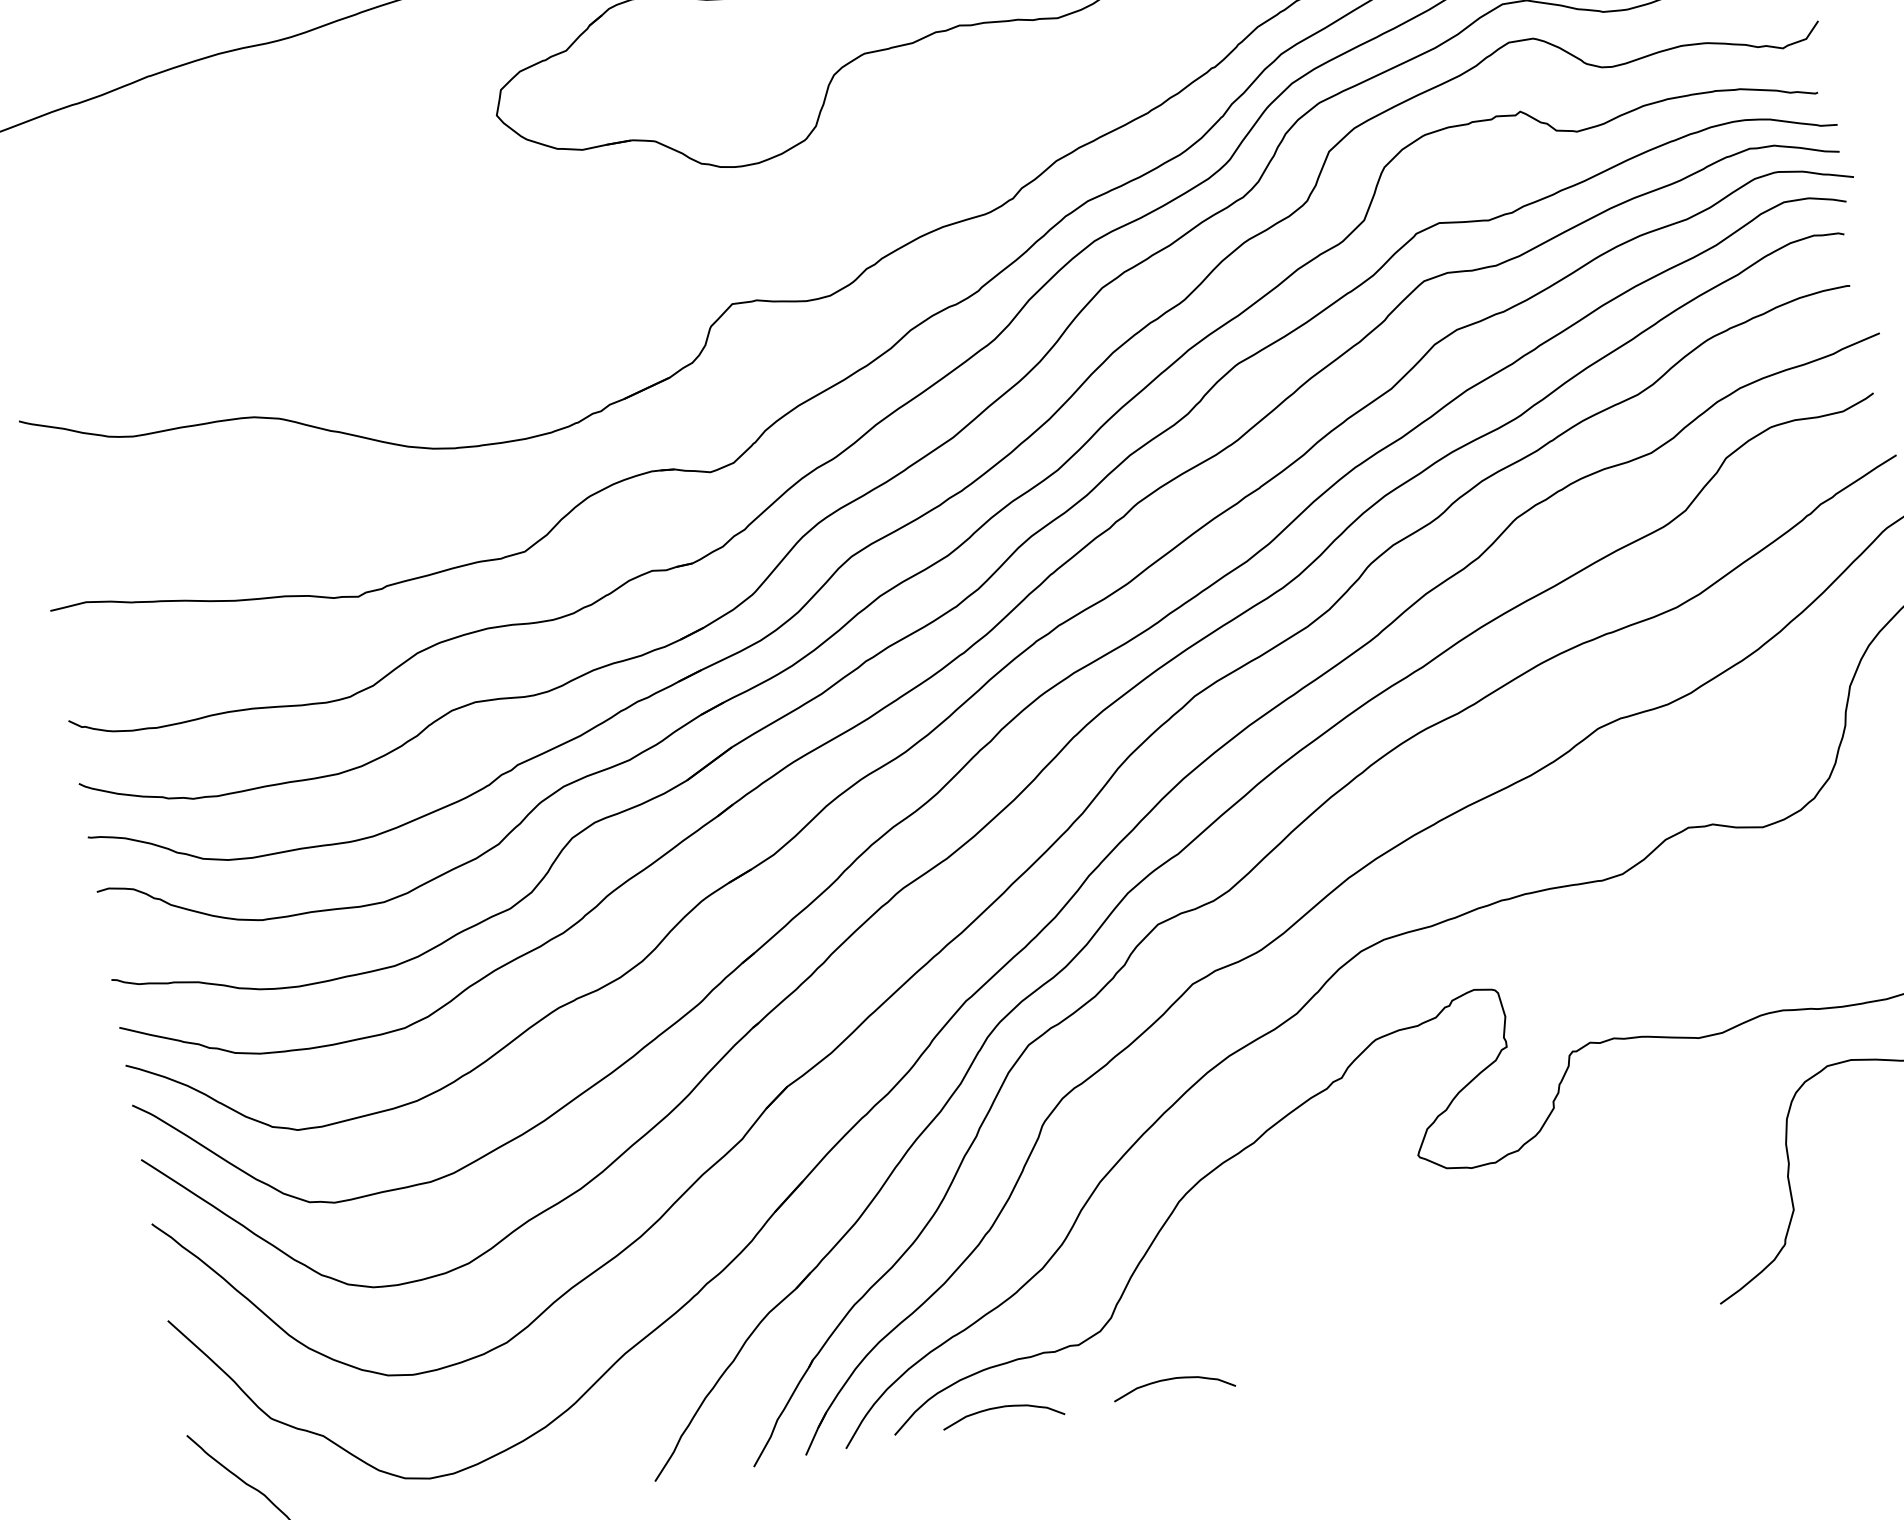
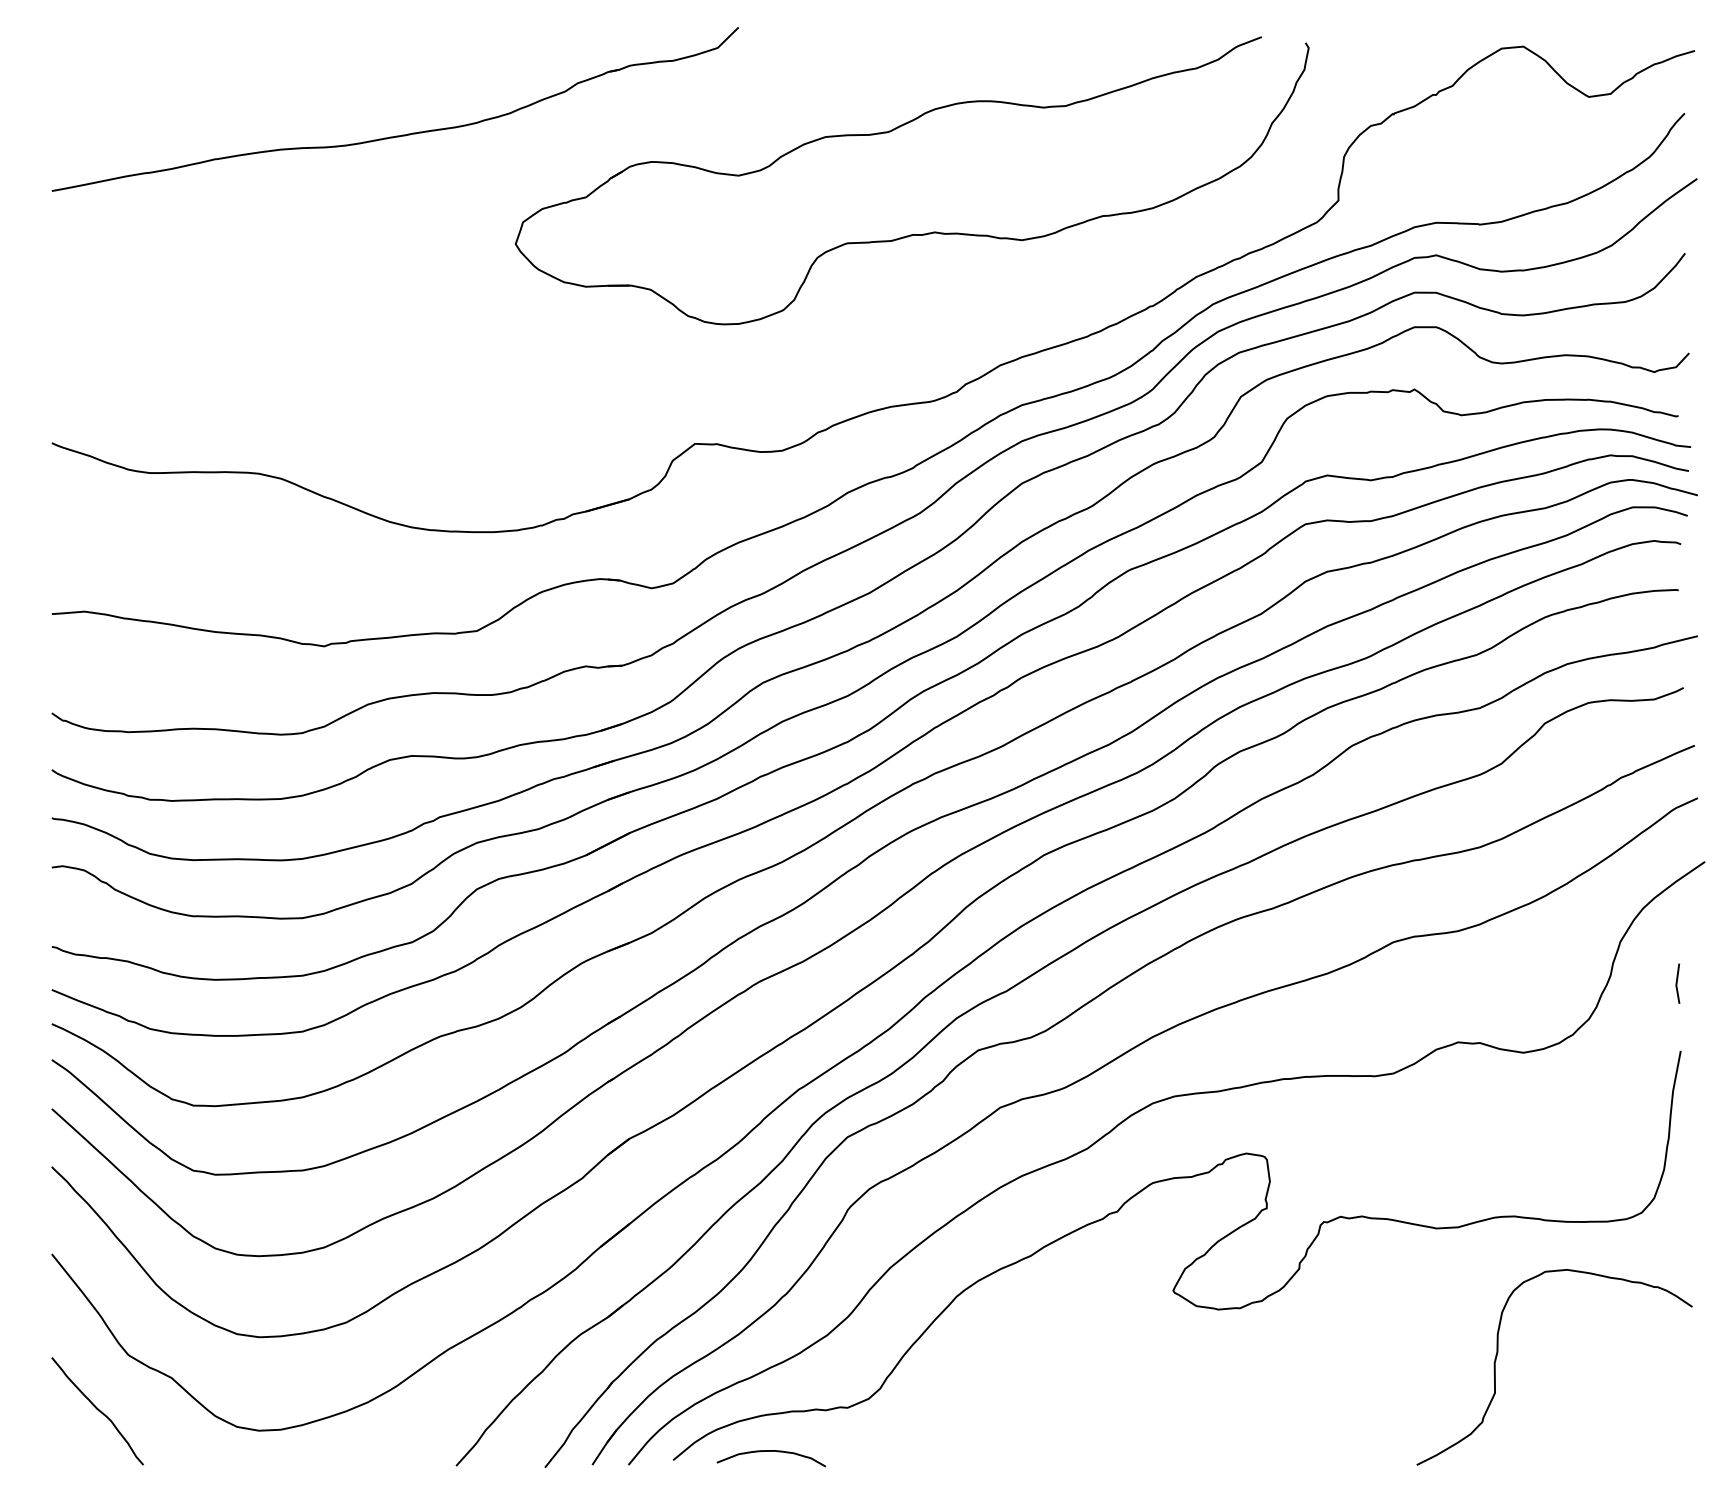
curve: (1171, 1379) -> (924, 1451), removed

